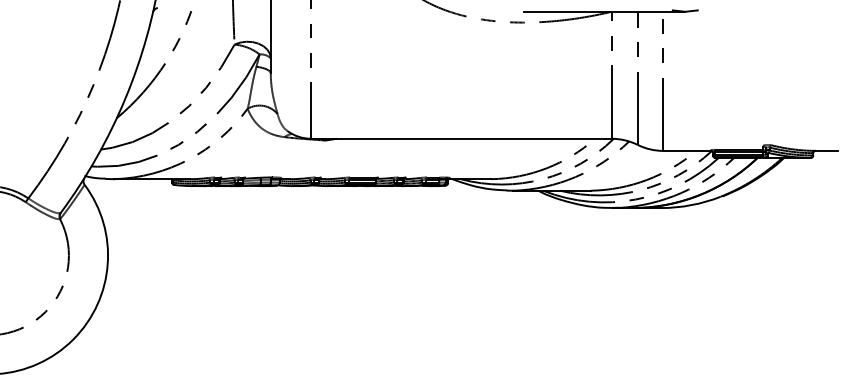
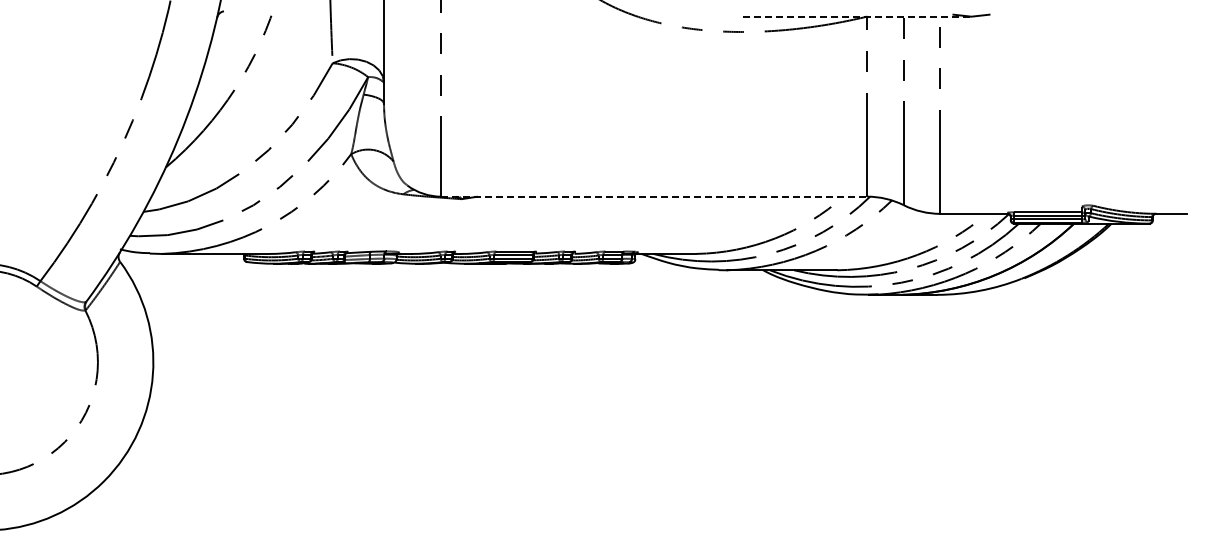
line: (604, 11) -> (857, 16), solid -> dashed
line: (461, 138) -> (654, 196), solid -> dashed

